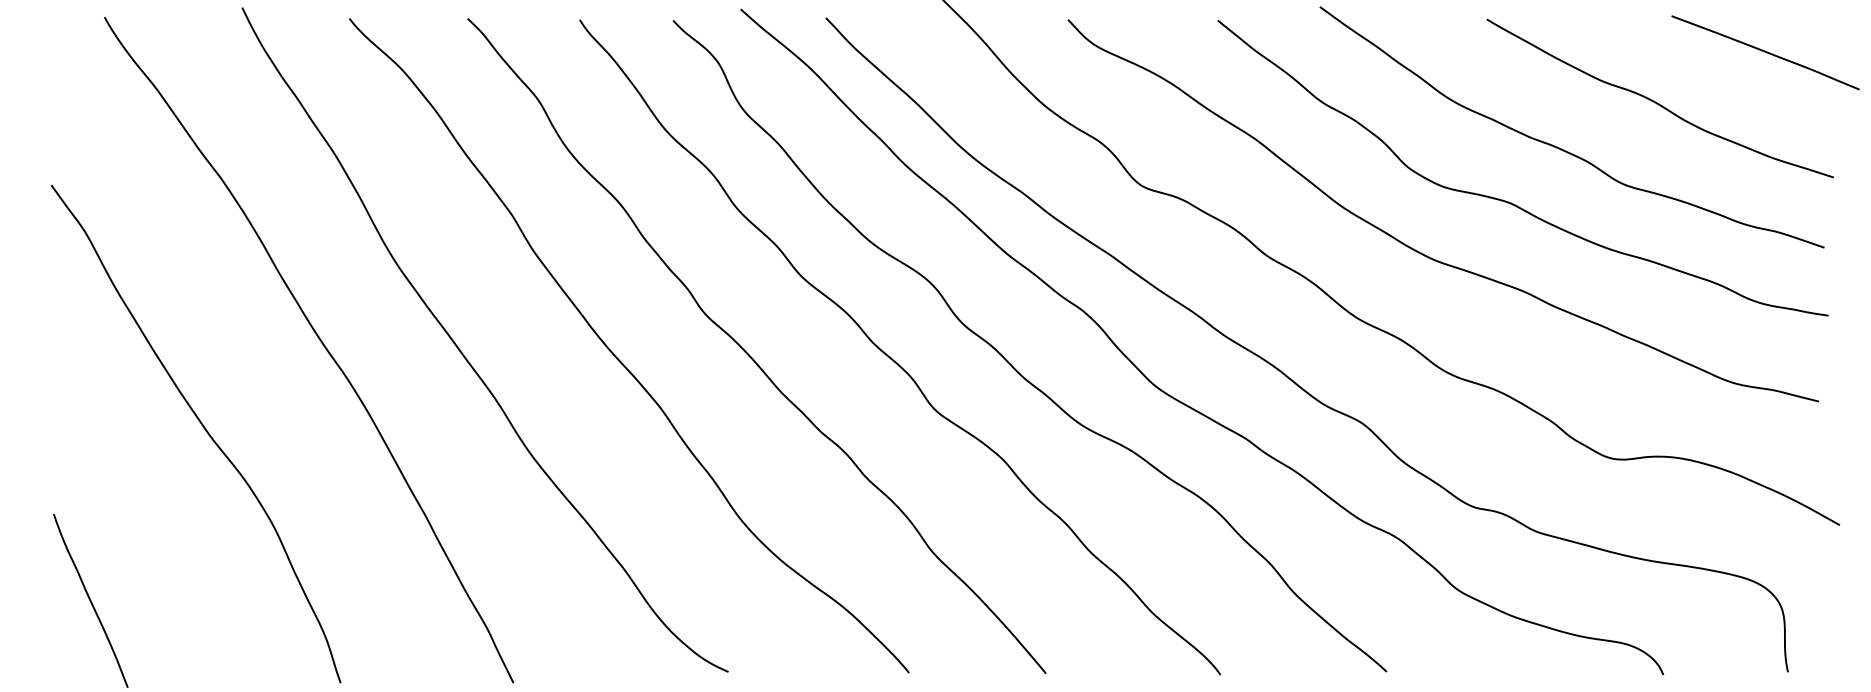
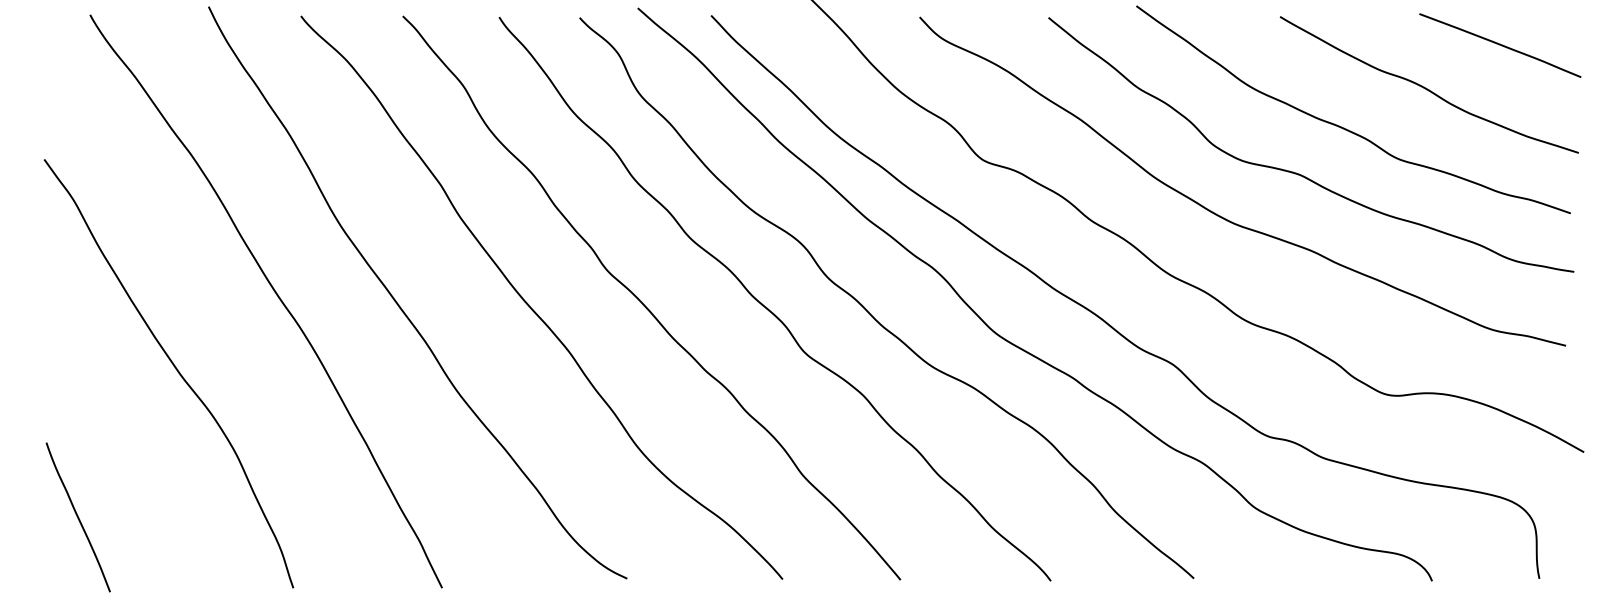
curve: (1765, 52) -> (1500, 45), moved

